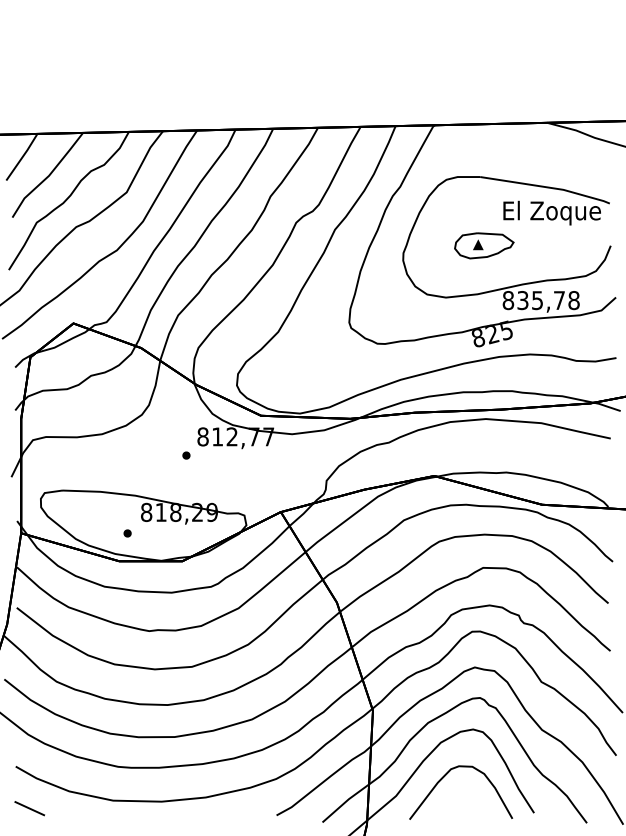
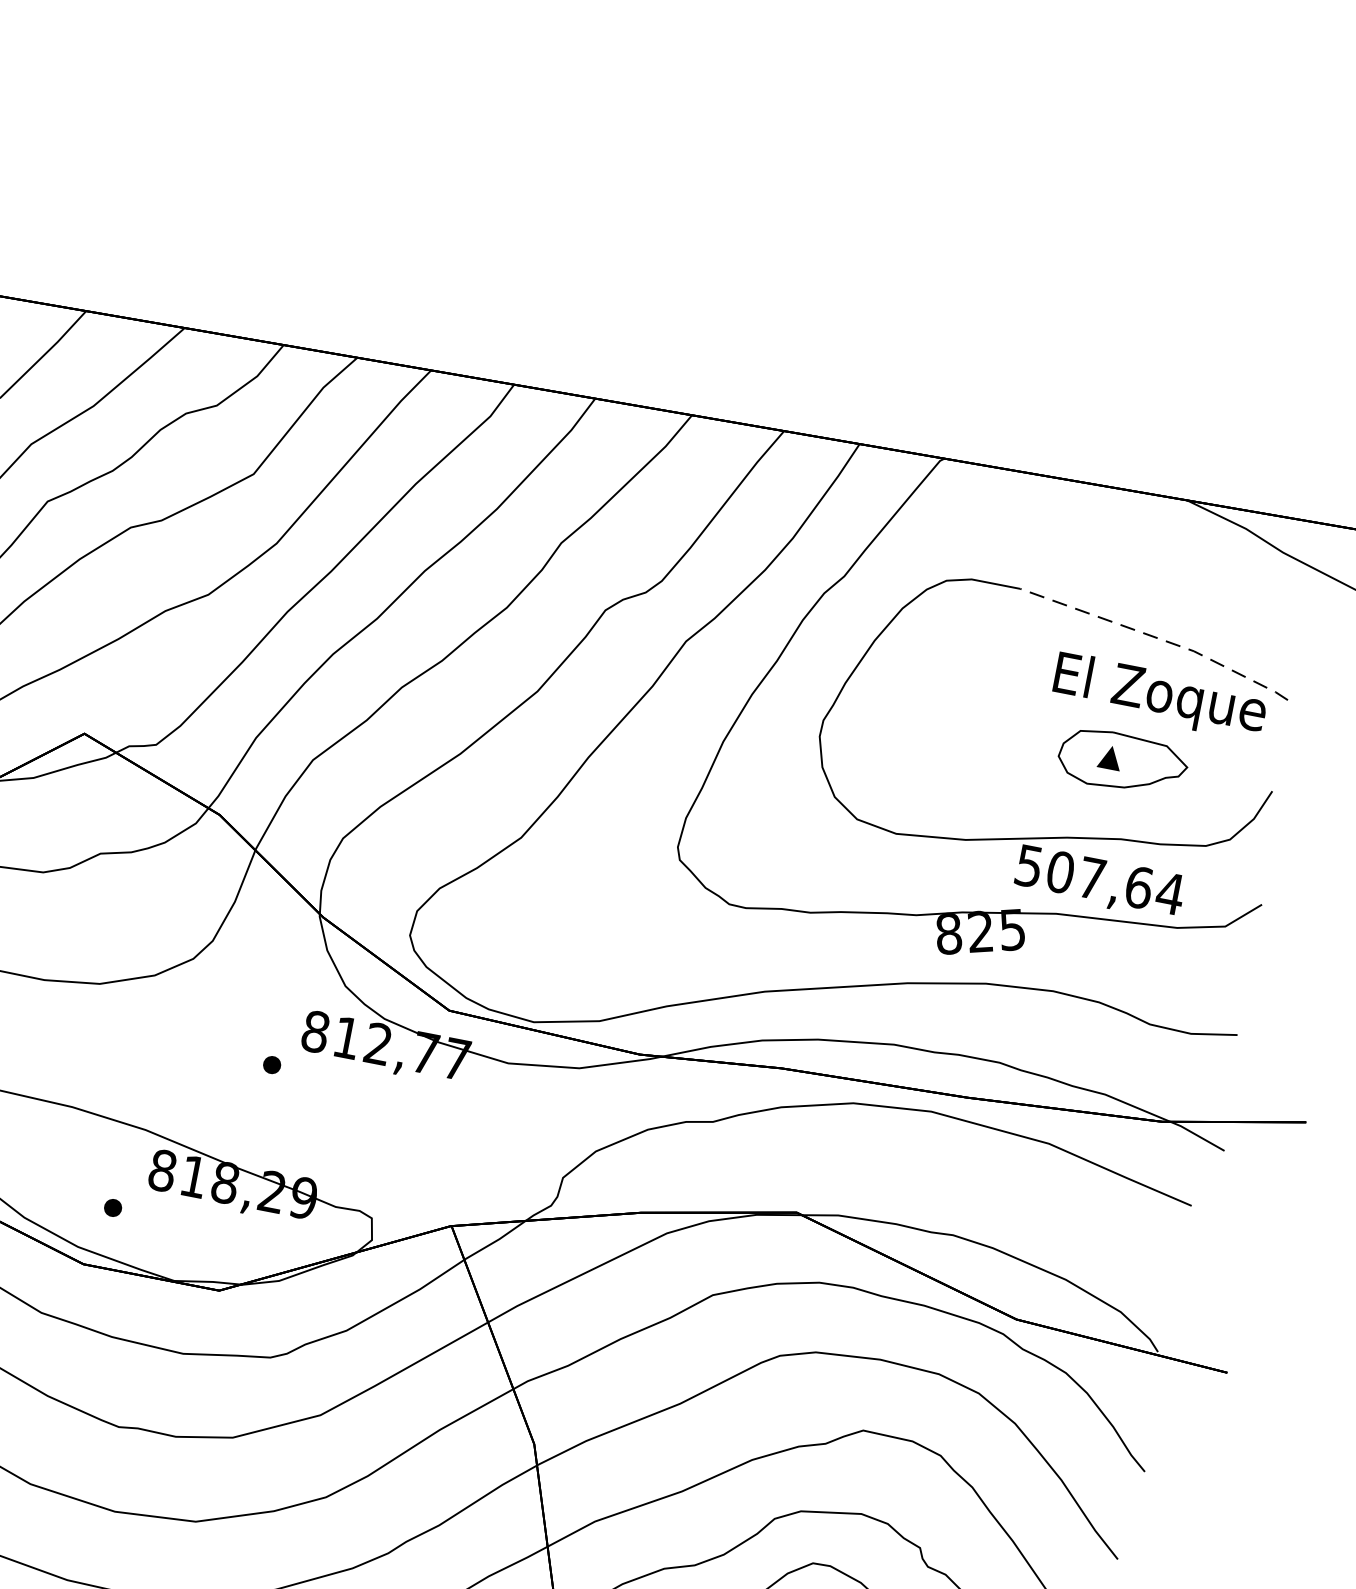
line: (546, 187) -> (1158, 639), solid -> dashed
part: (484, 245) -> (1123, 761), moved
text: (541, 300) -> (1100, 879), 835,78 -> 507,64

